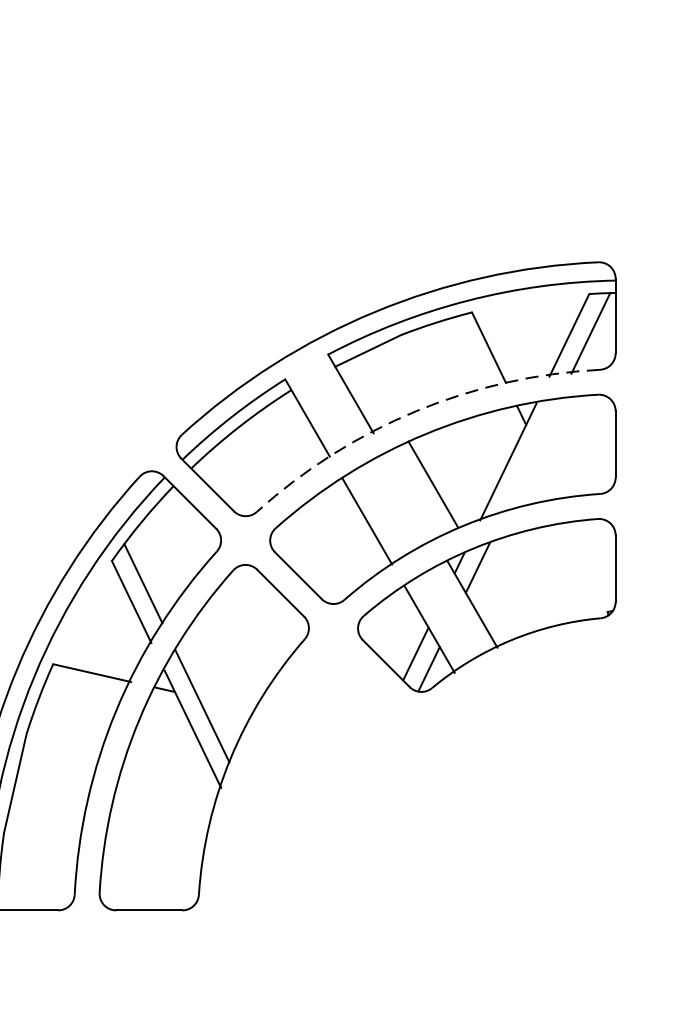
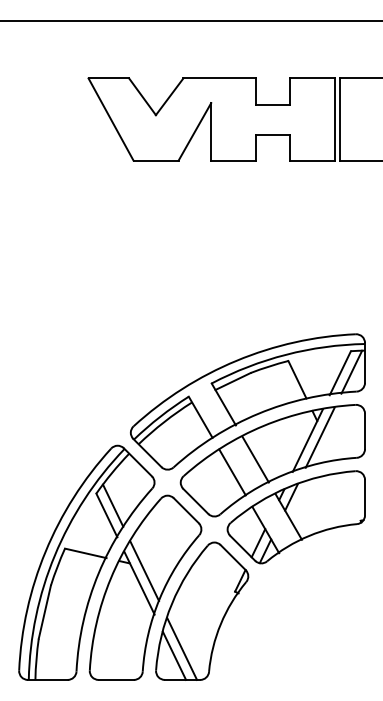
arc: (415, 410) -> (258, 413), dashed -> solid
line: (530, 455) -> (319, 437), added
line: (432, 483) -> (255, 459), moved
part: (310, 780) -> (202, 610), added

